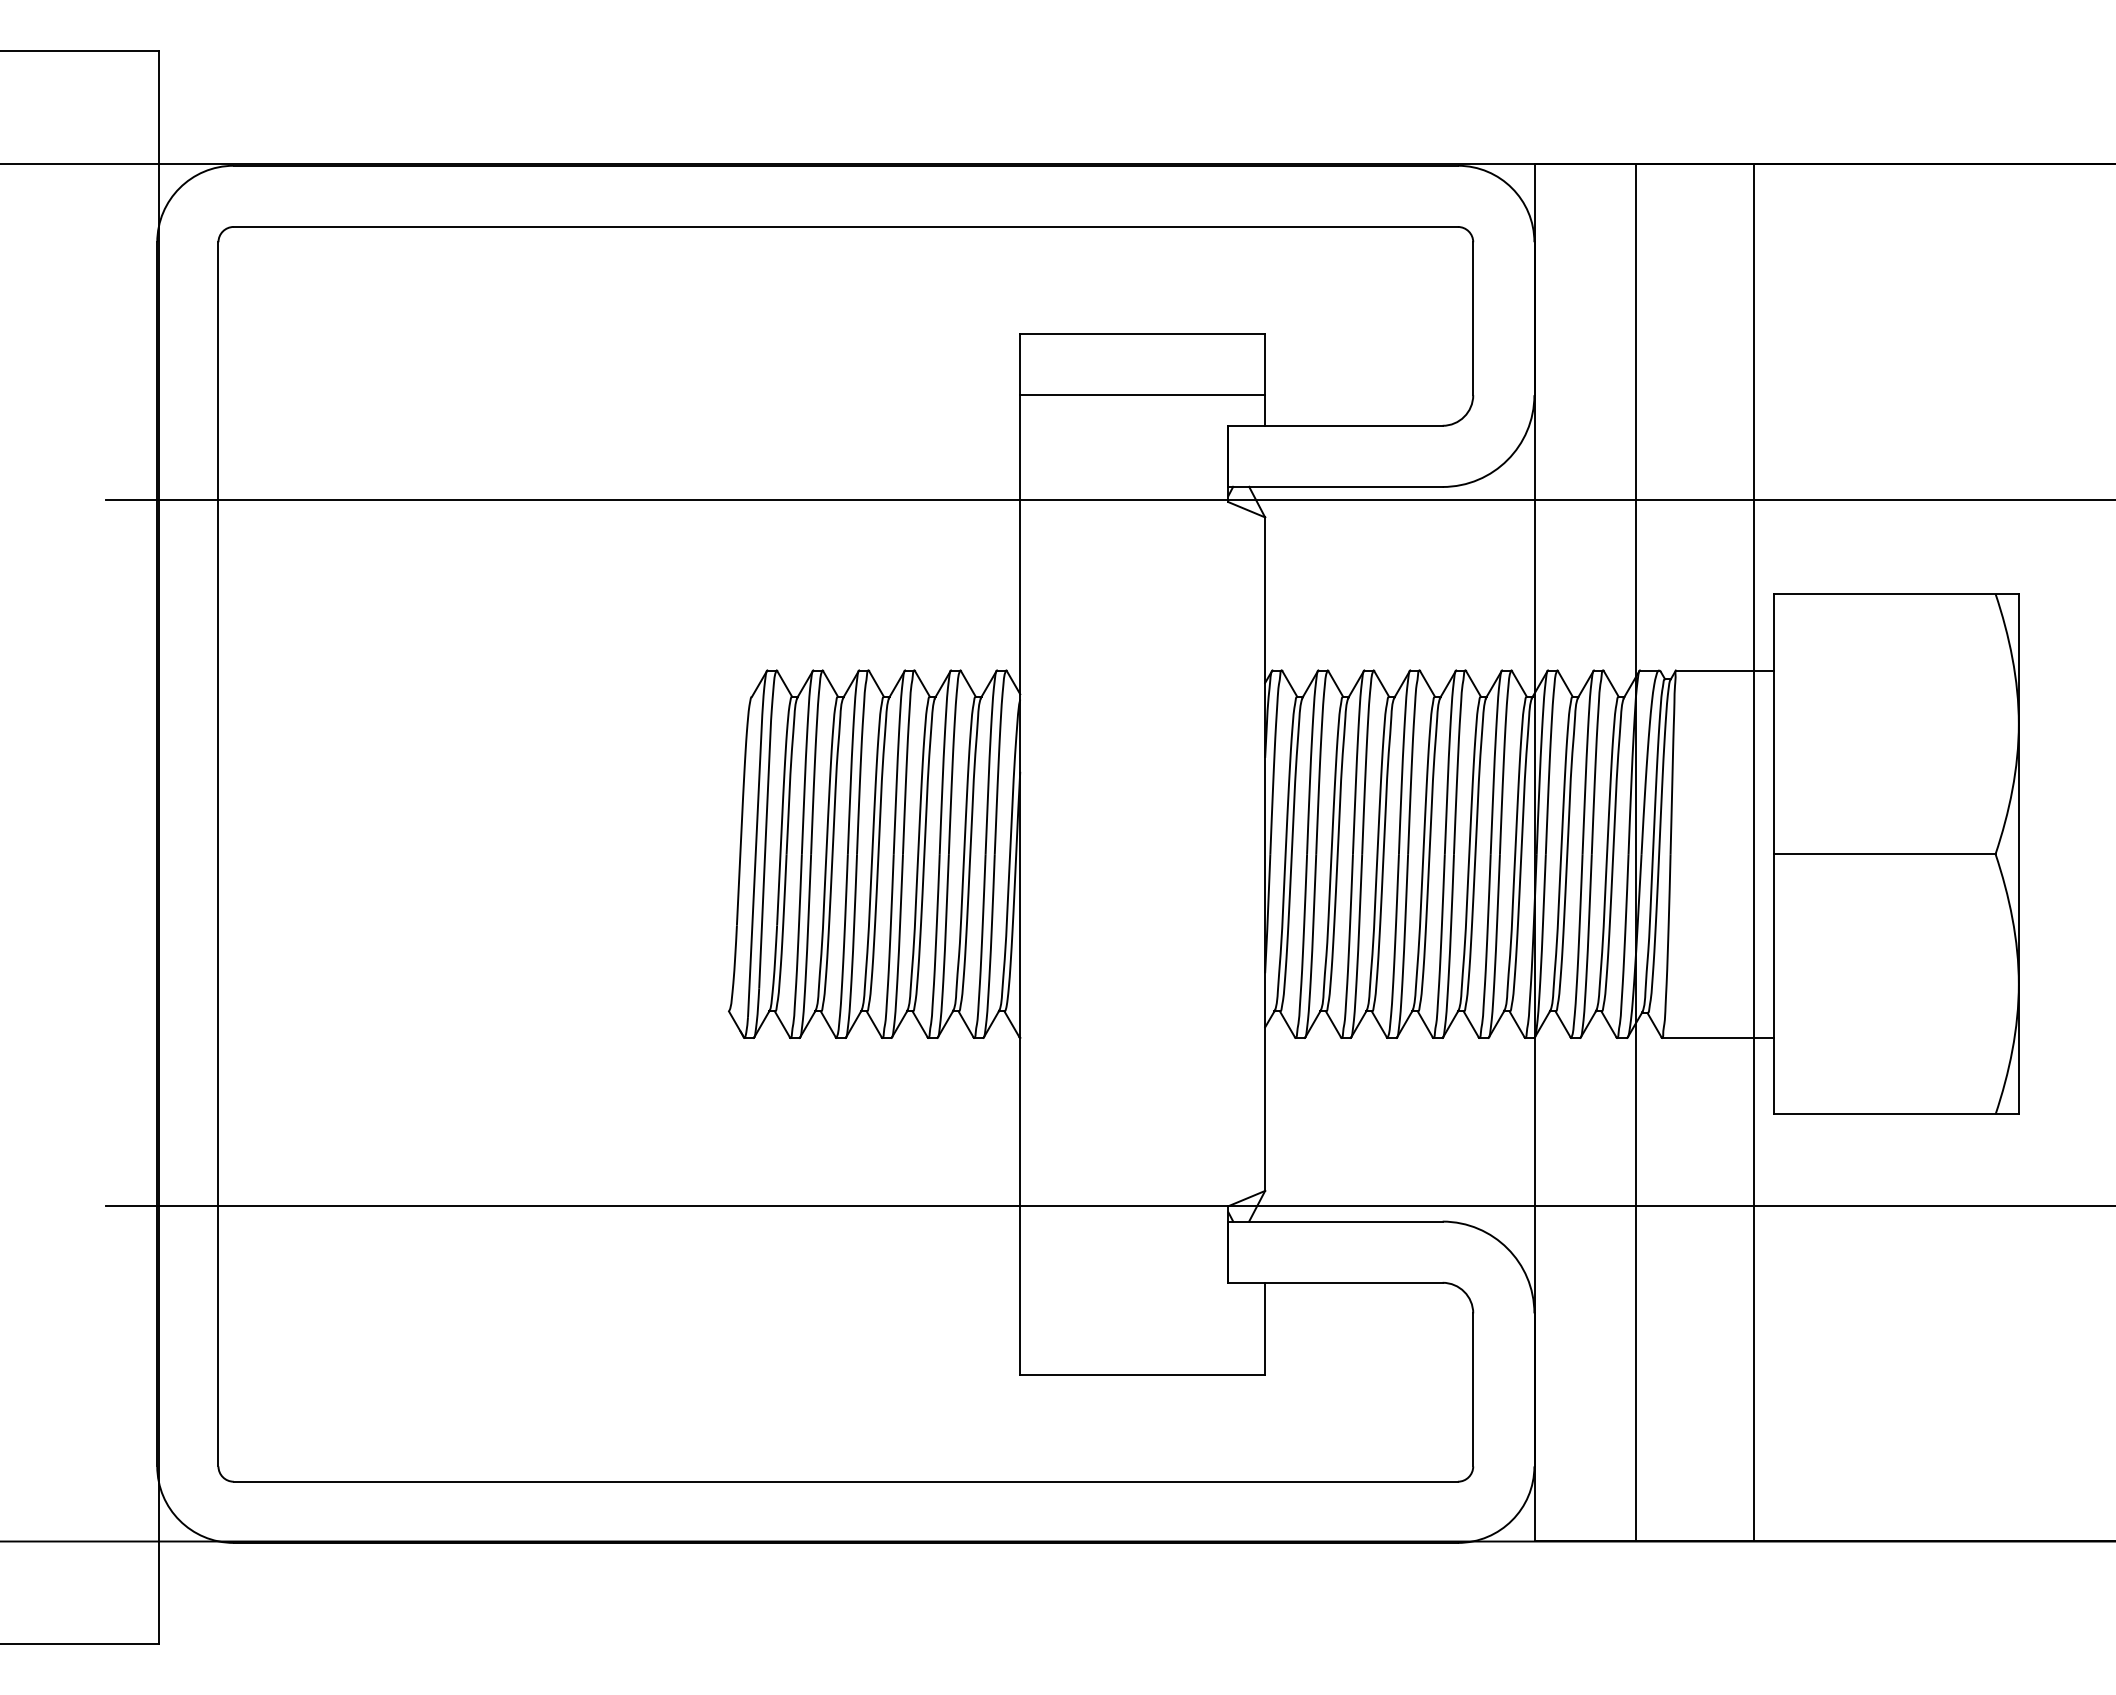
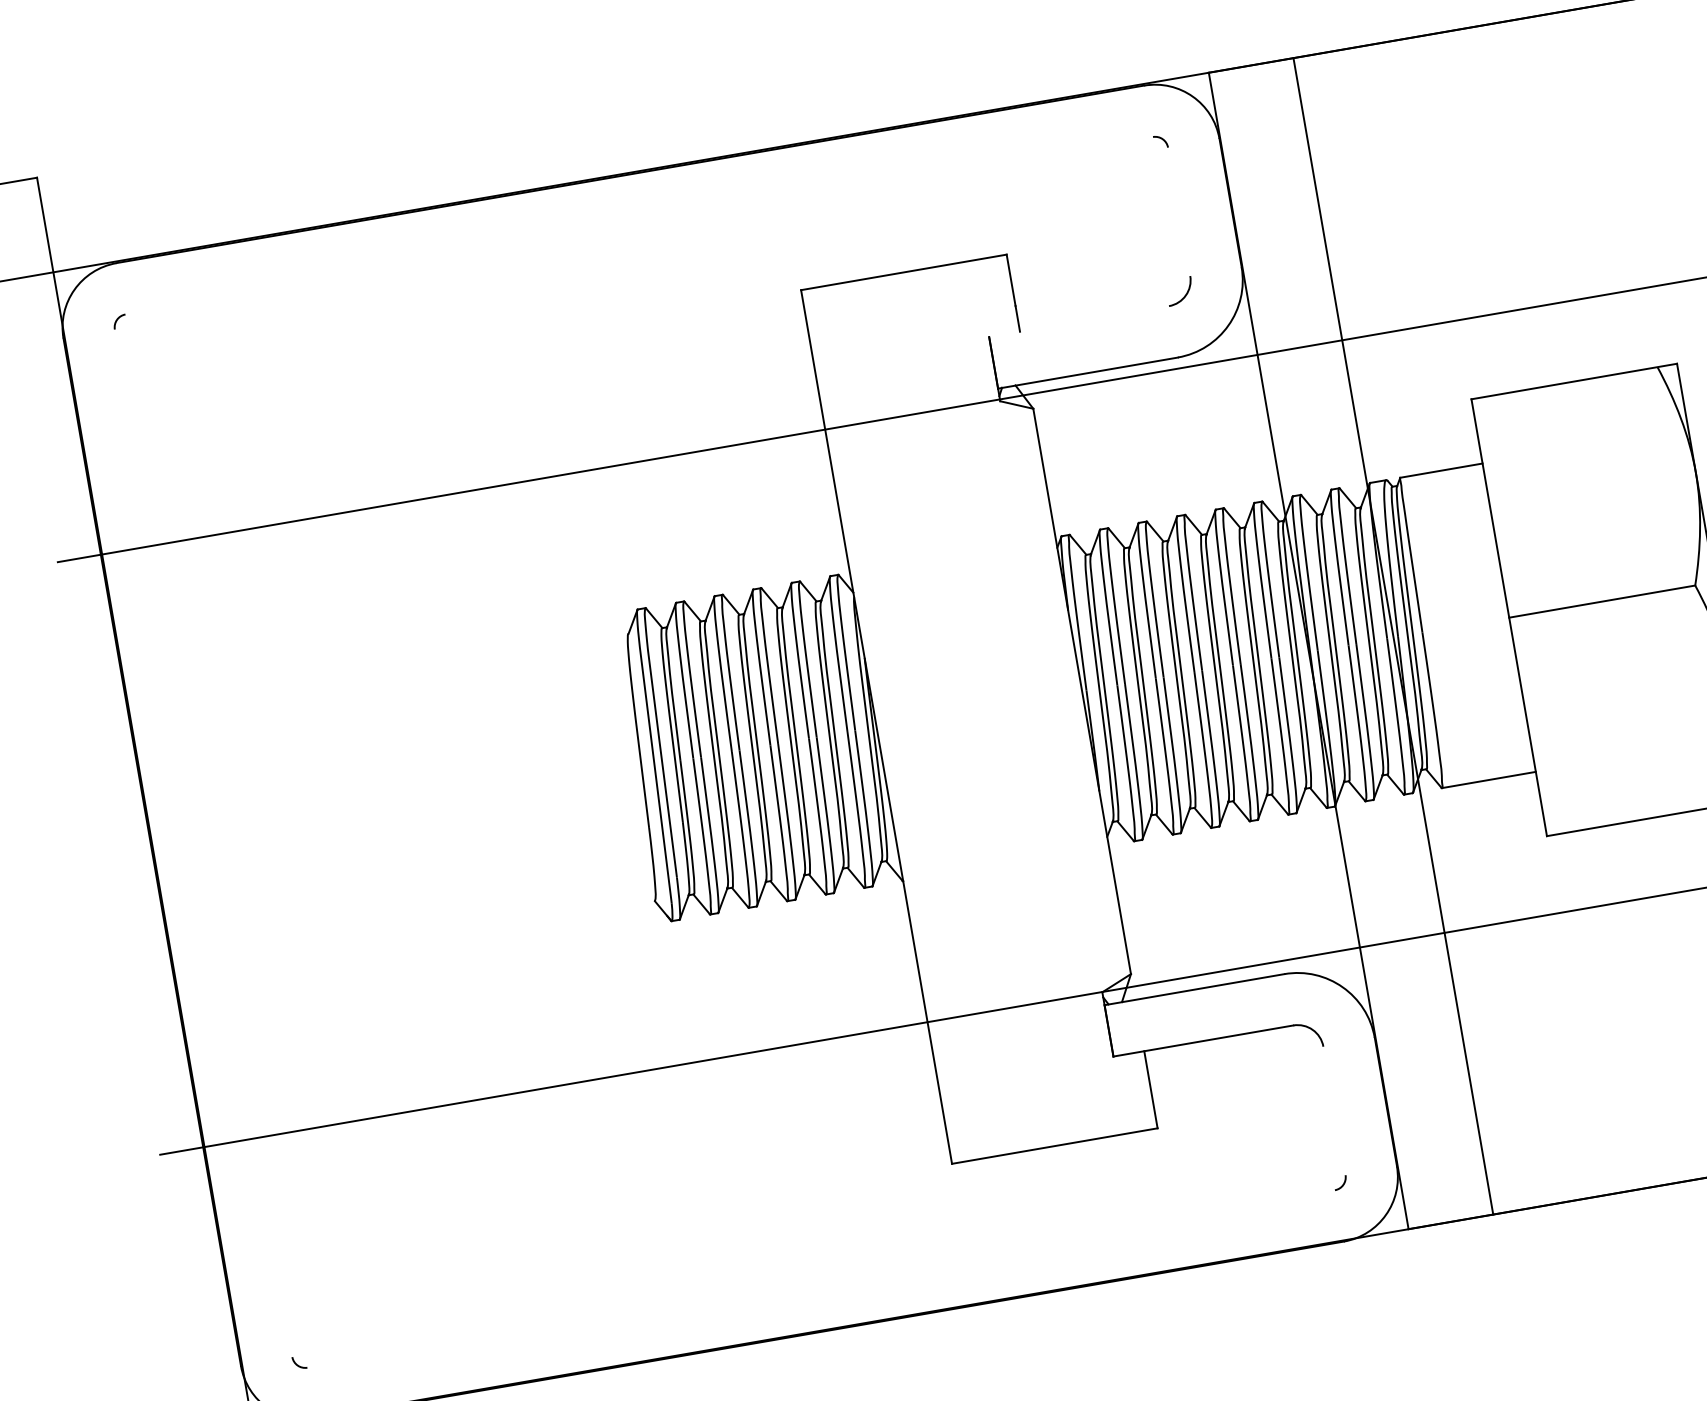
line: (845, 226) -> (638, 225), removed
line: (1473, 318) -> (1179, 211), removed
line: (1142, 394) -> (912, 323), removed
line: (1335, 425) -> (1079, 321), removed
line: (1754, 852) -> (1492, 619), removed
line: (218, 854) -> (203, 843), removed
line: (1473, 1389) -> (1334, 1110), removed
line: (845, 1481) -> (820, 1278), removed

